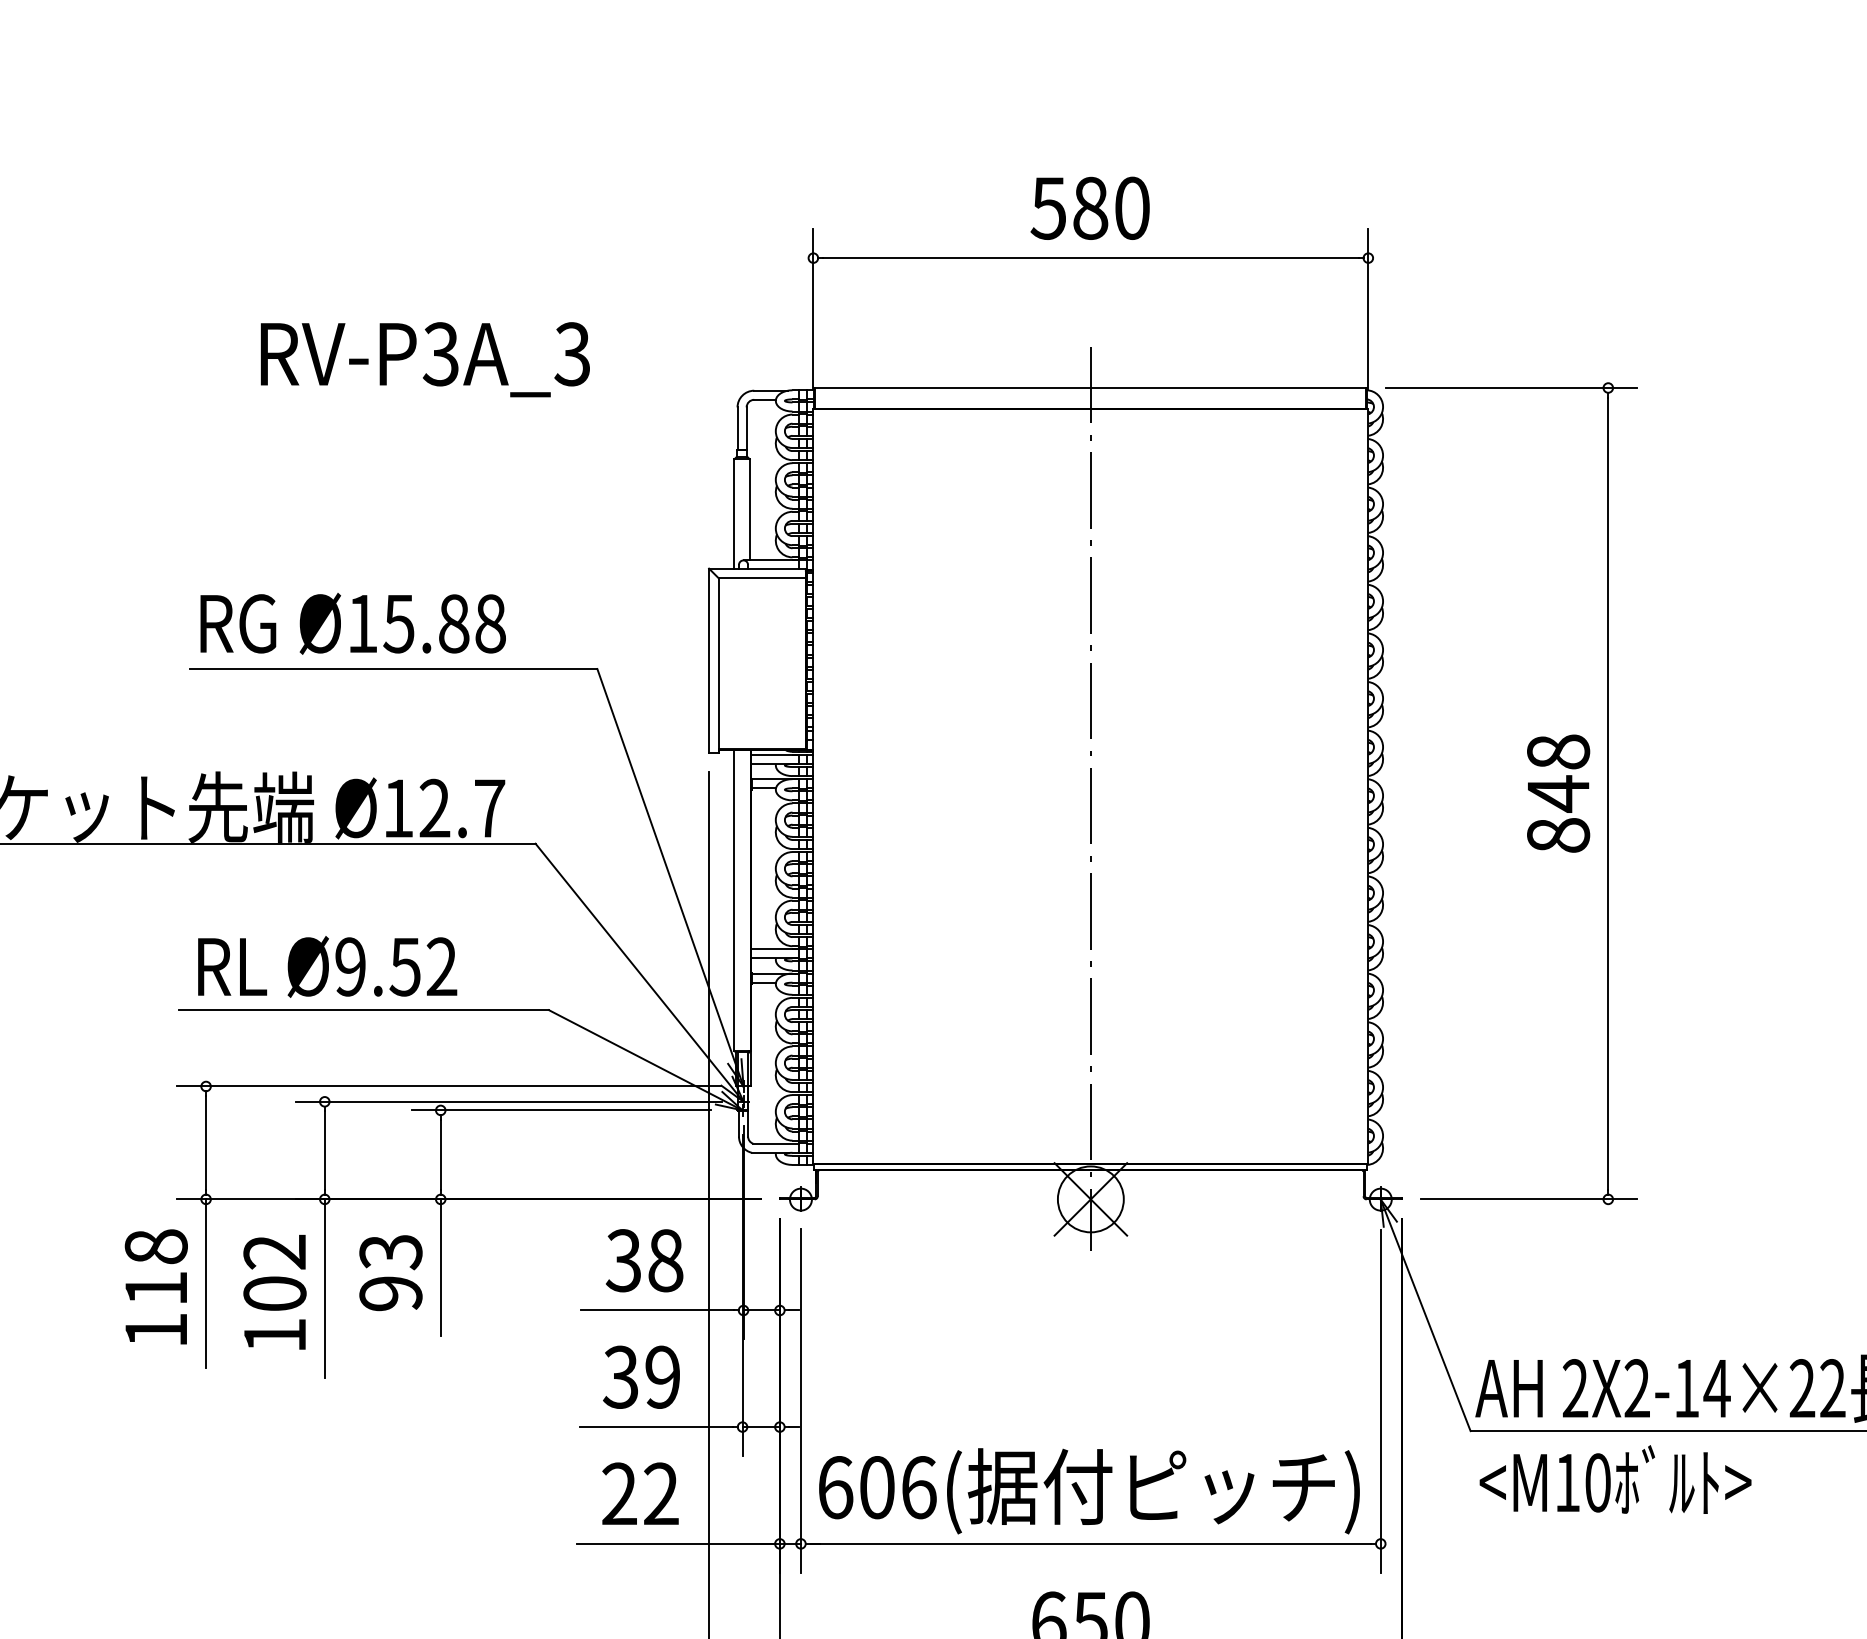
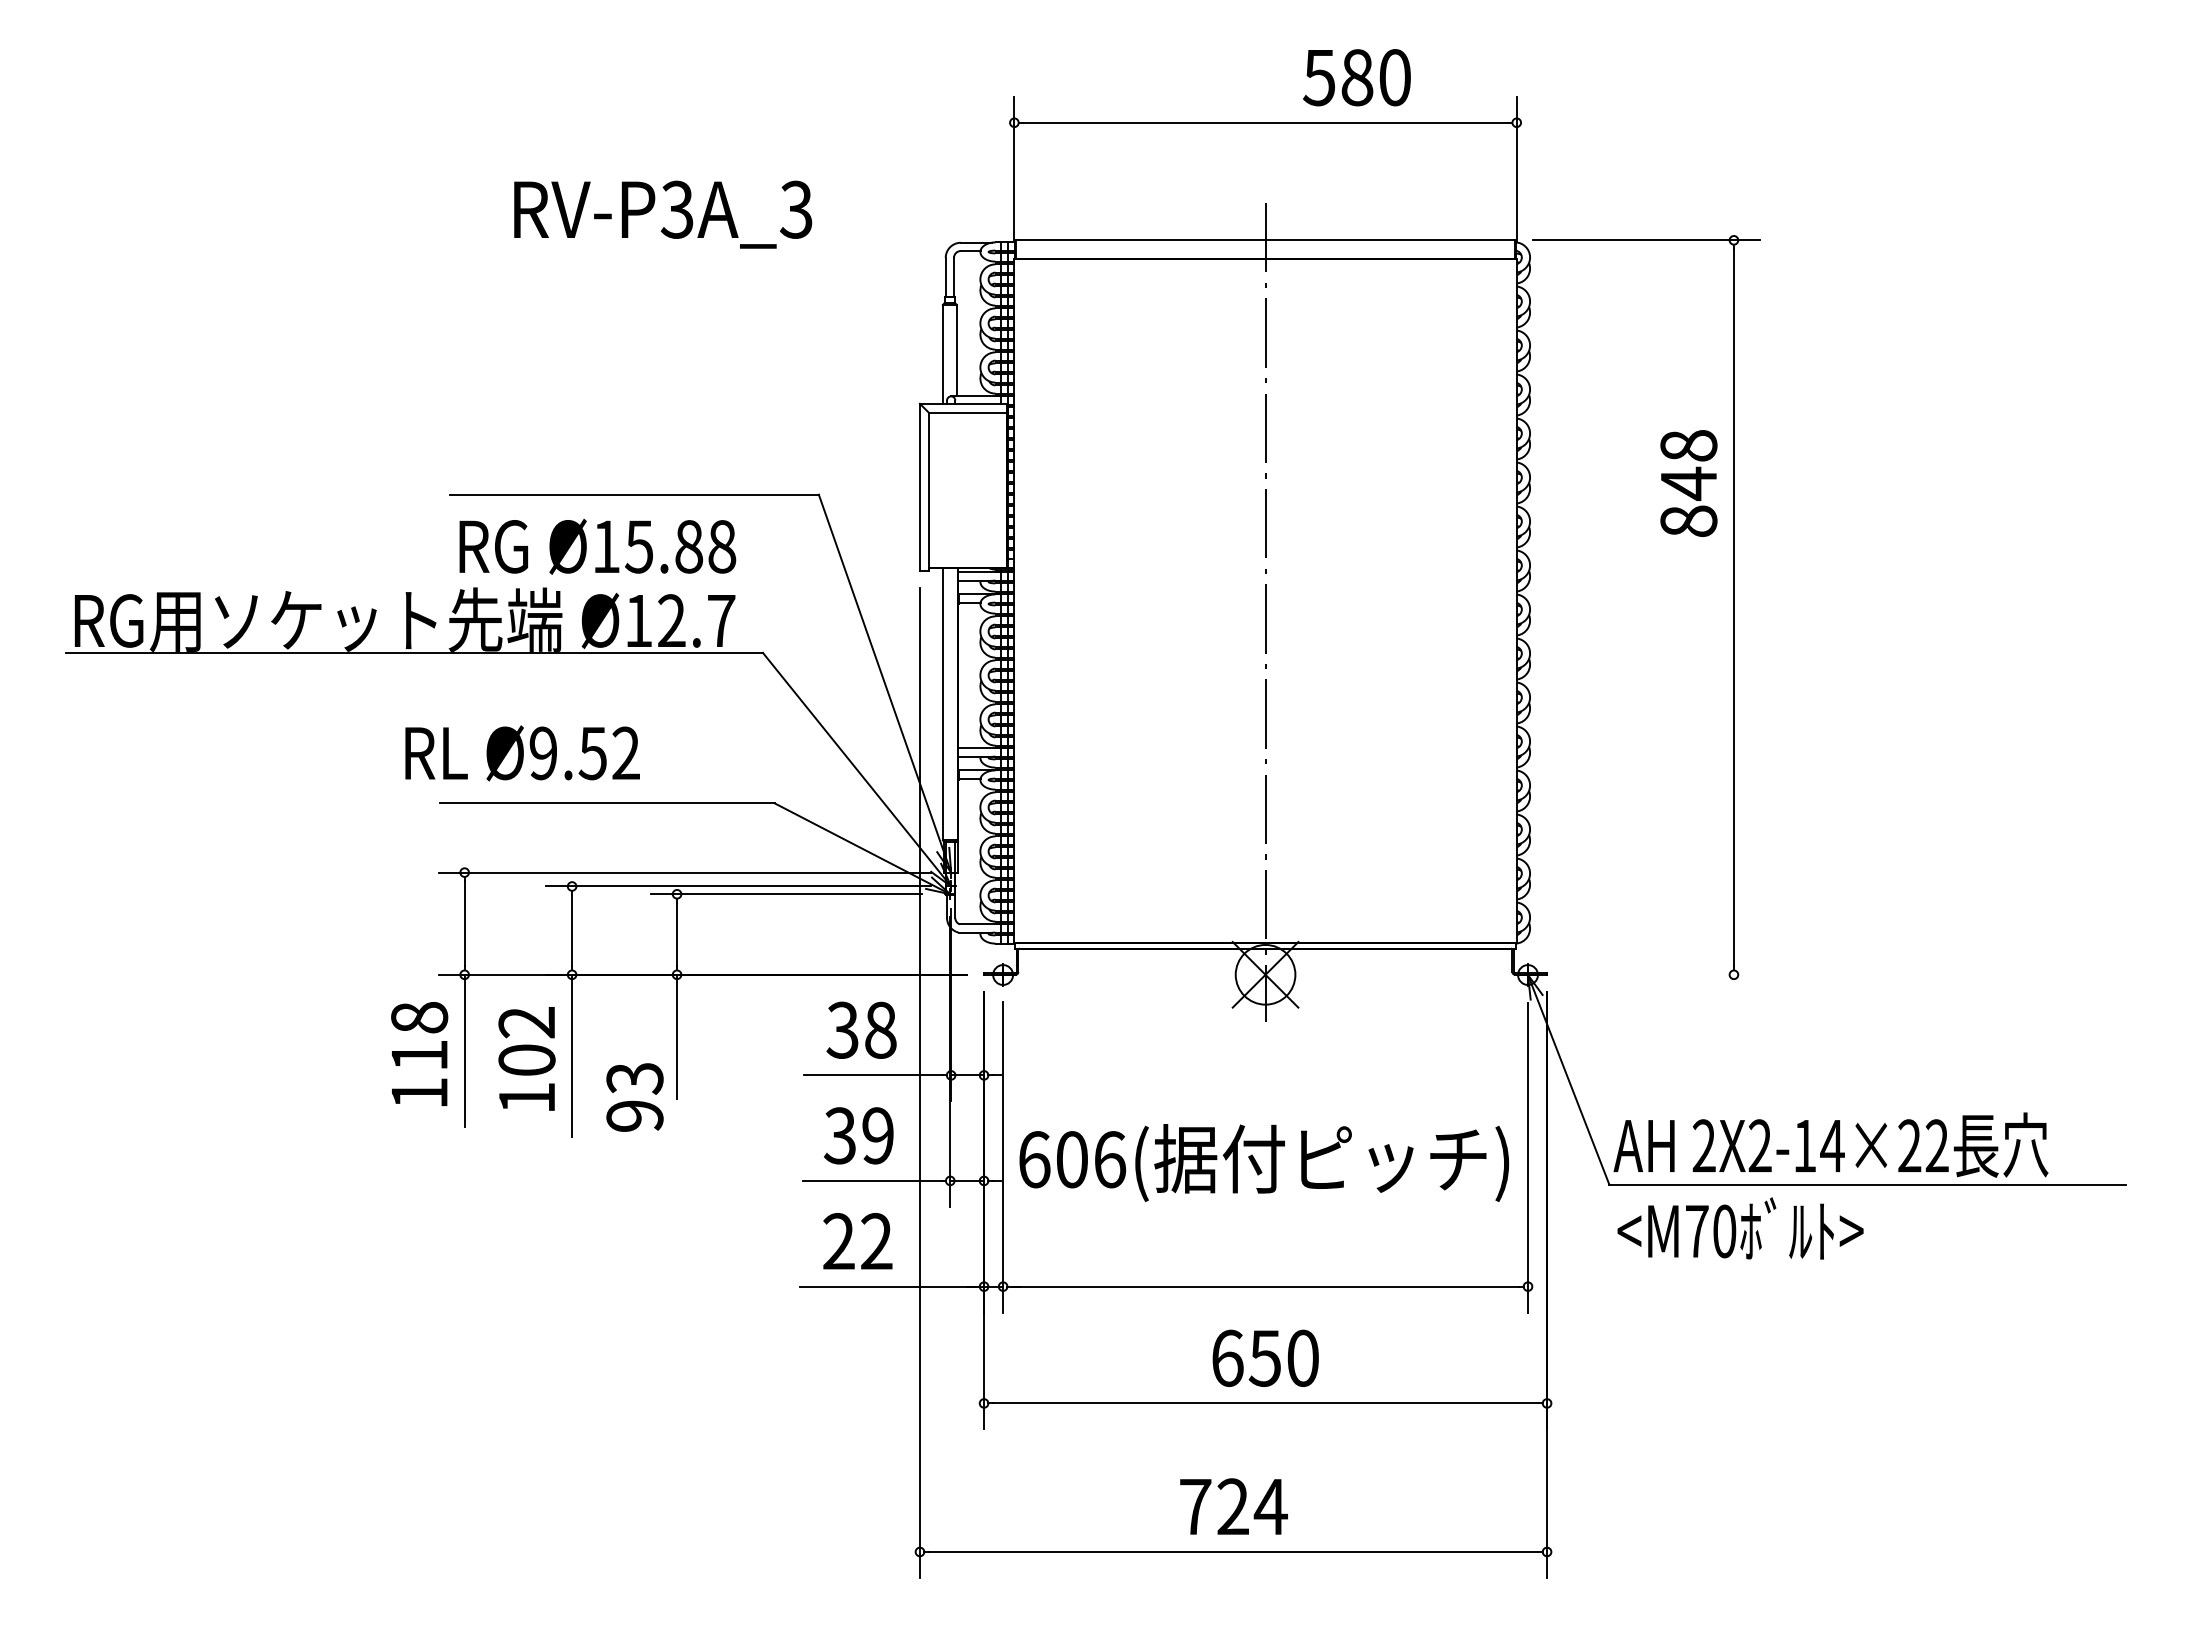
text: (1089, 208) -> (1356, 77), moved
text: (352, 623) -> (597, 546), moved
text: (1558, 793) -> (1688, 483), moved
text: (327, 967) -> (522, 753), moved
line: (1528, 1199) -> (1661, 974), removed
text: (390, 1273) -> (634, 1097), moved
text: (1568, 1482) -> (1697, 1231), <M10 -> <M70
text: (1089, 1490) -> (1264, 1162), moved

